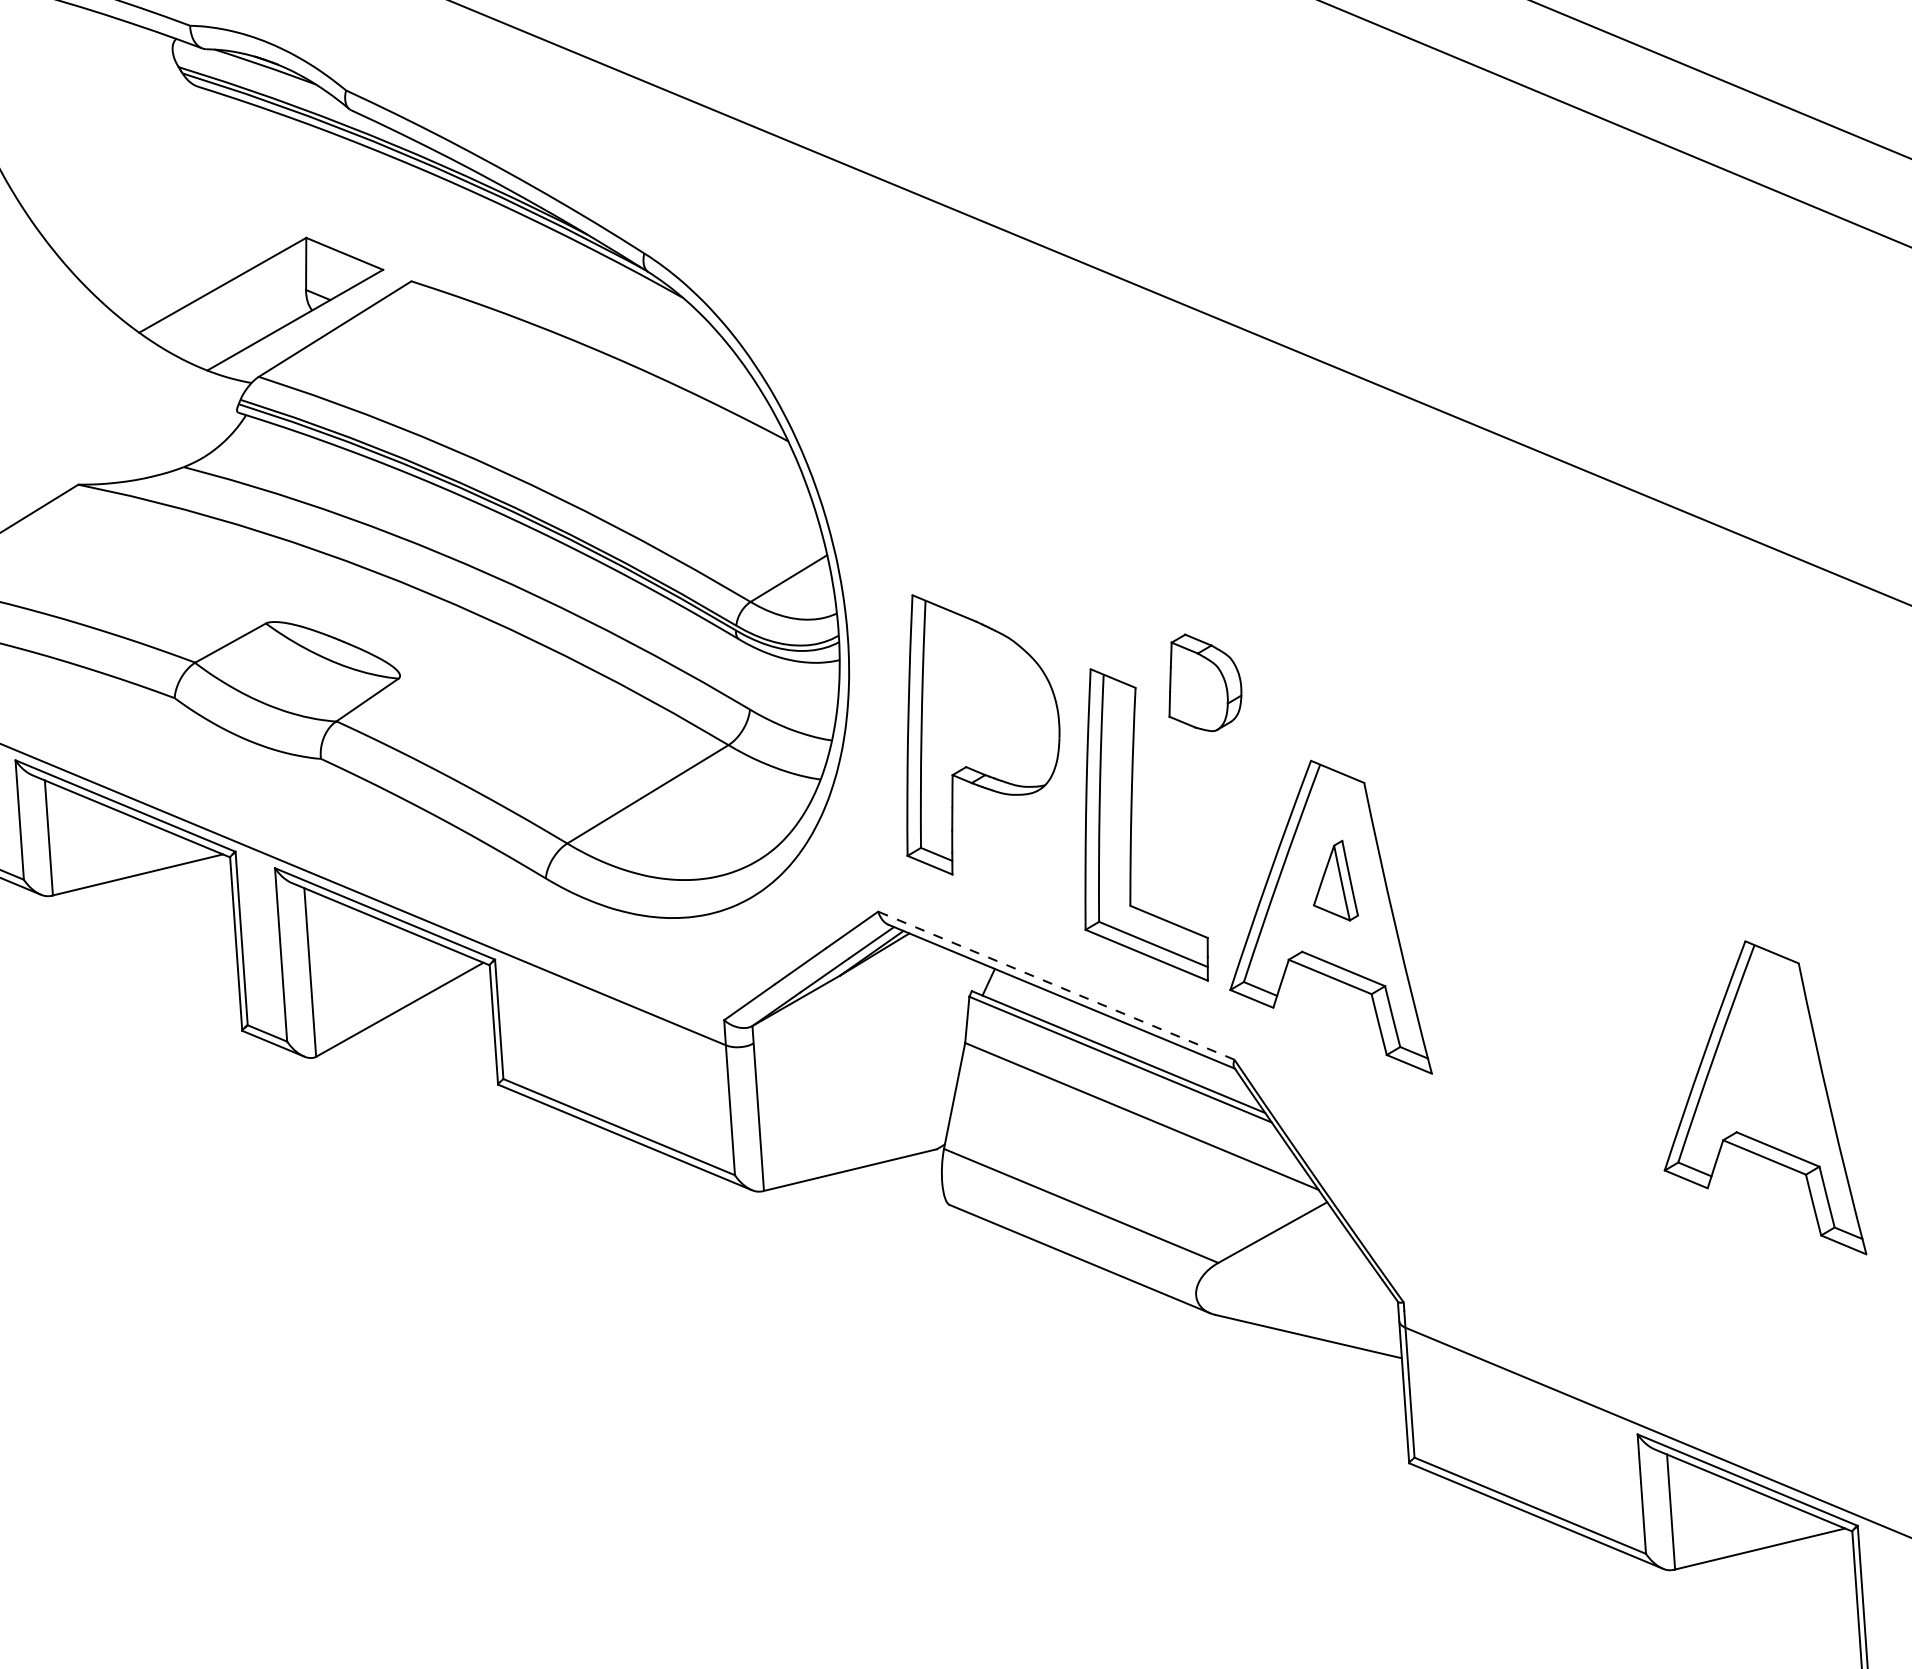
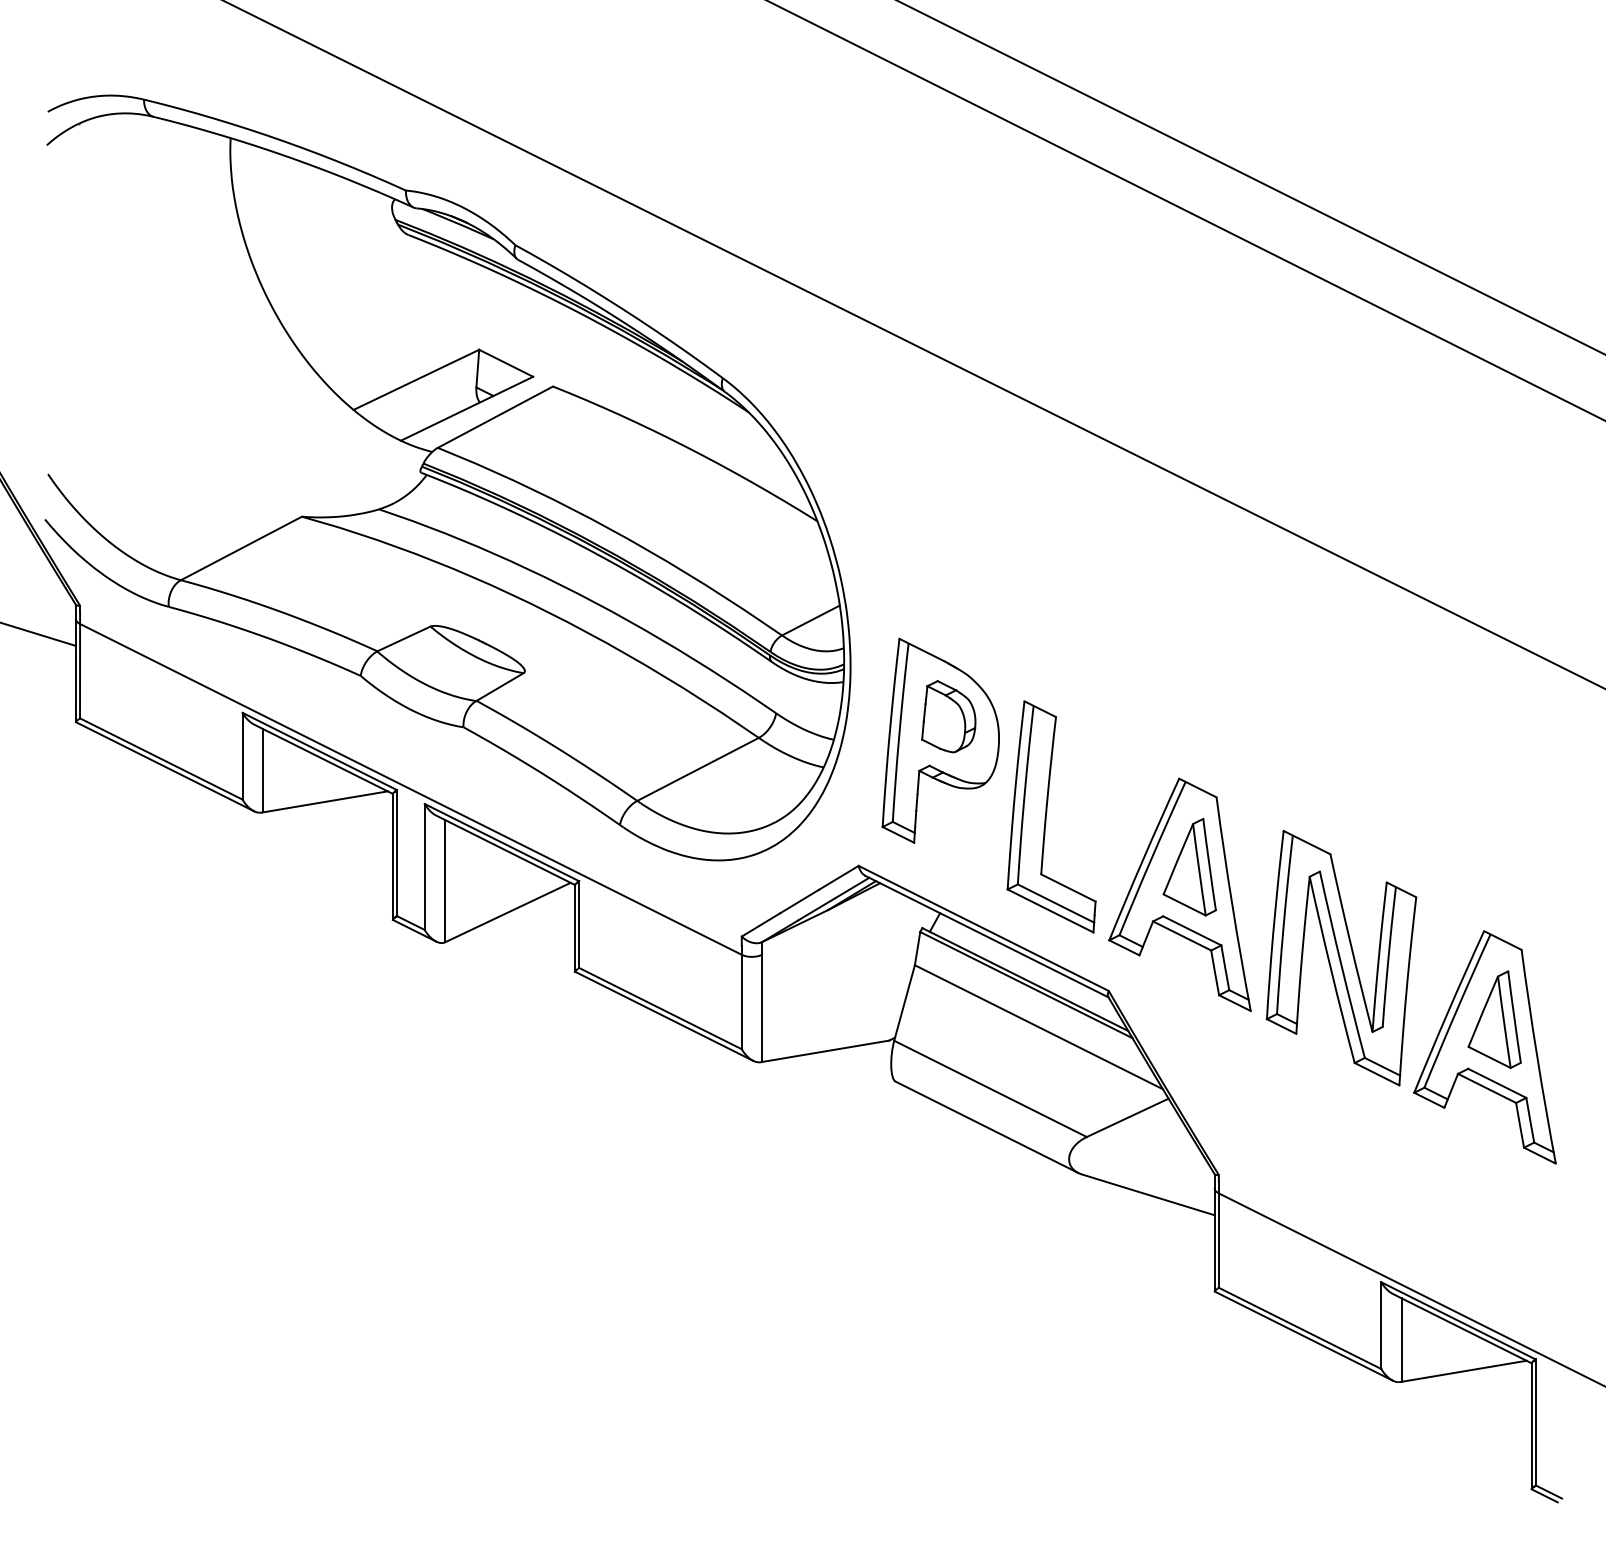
part: (1203, 682) -> (948, 716), moved
part: (1333, 880) -> (1189, 866), size x1.67
line: (1056, 985) -> (983, 928), dashed -> solid
part: (1551, 991) -> (1341, 957), added
part: (1768, 1061) -> (1494, 1019), added

